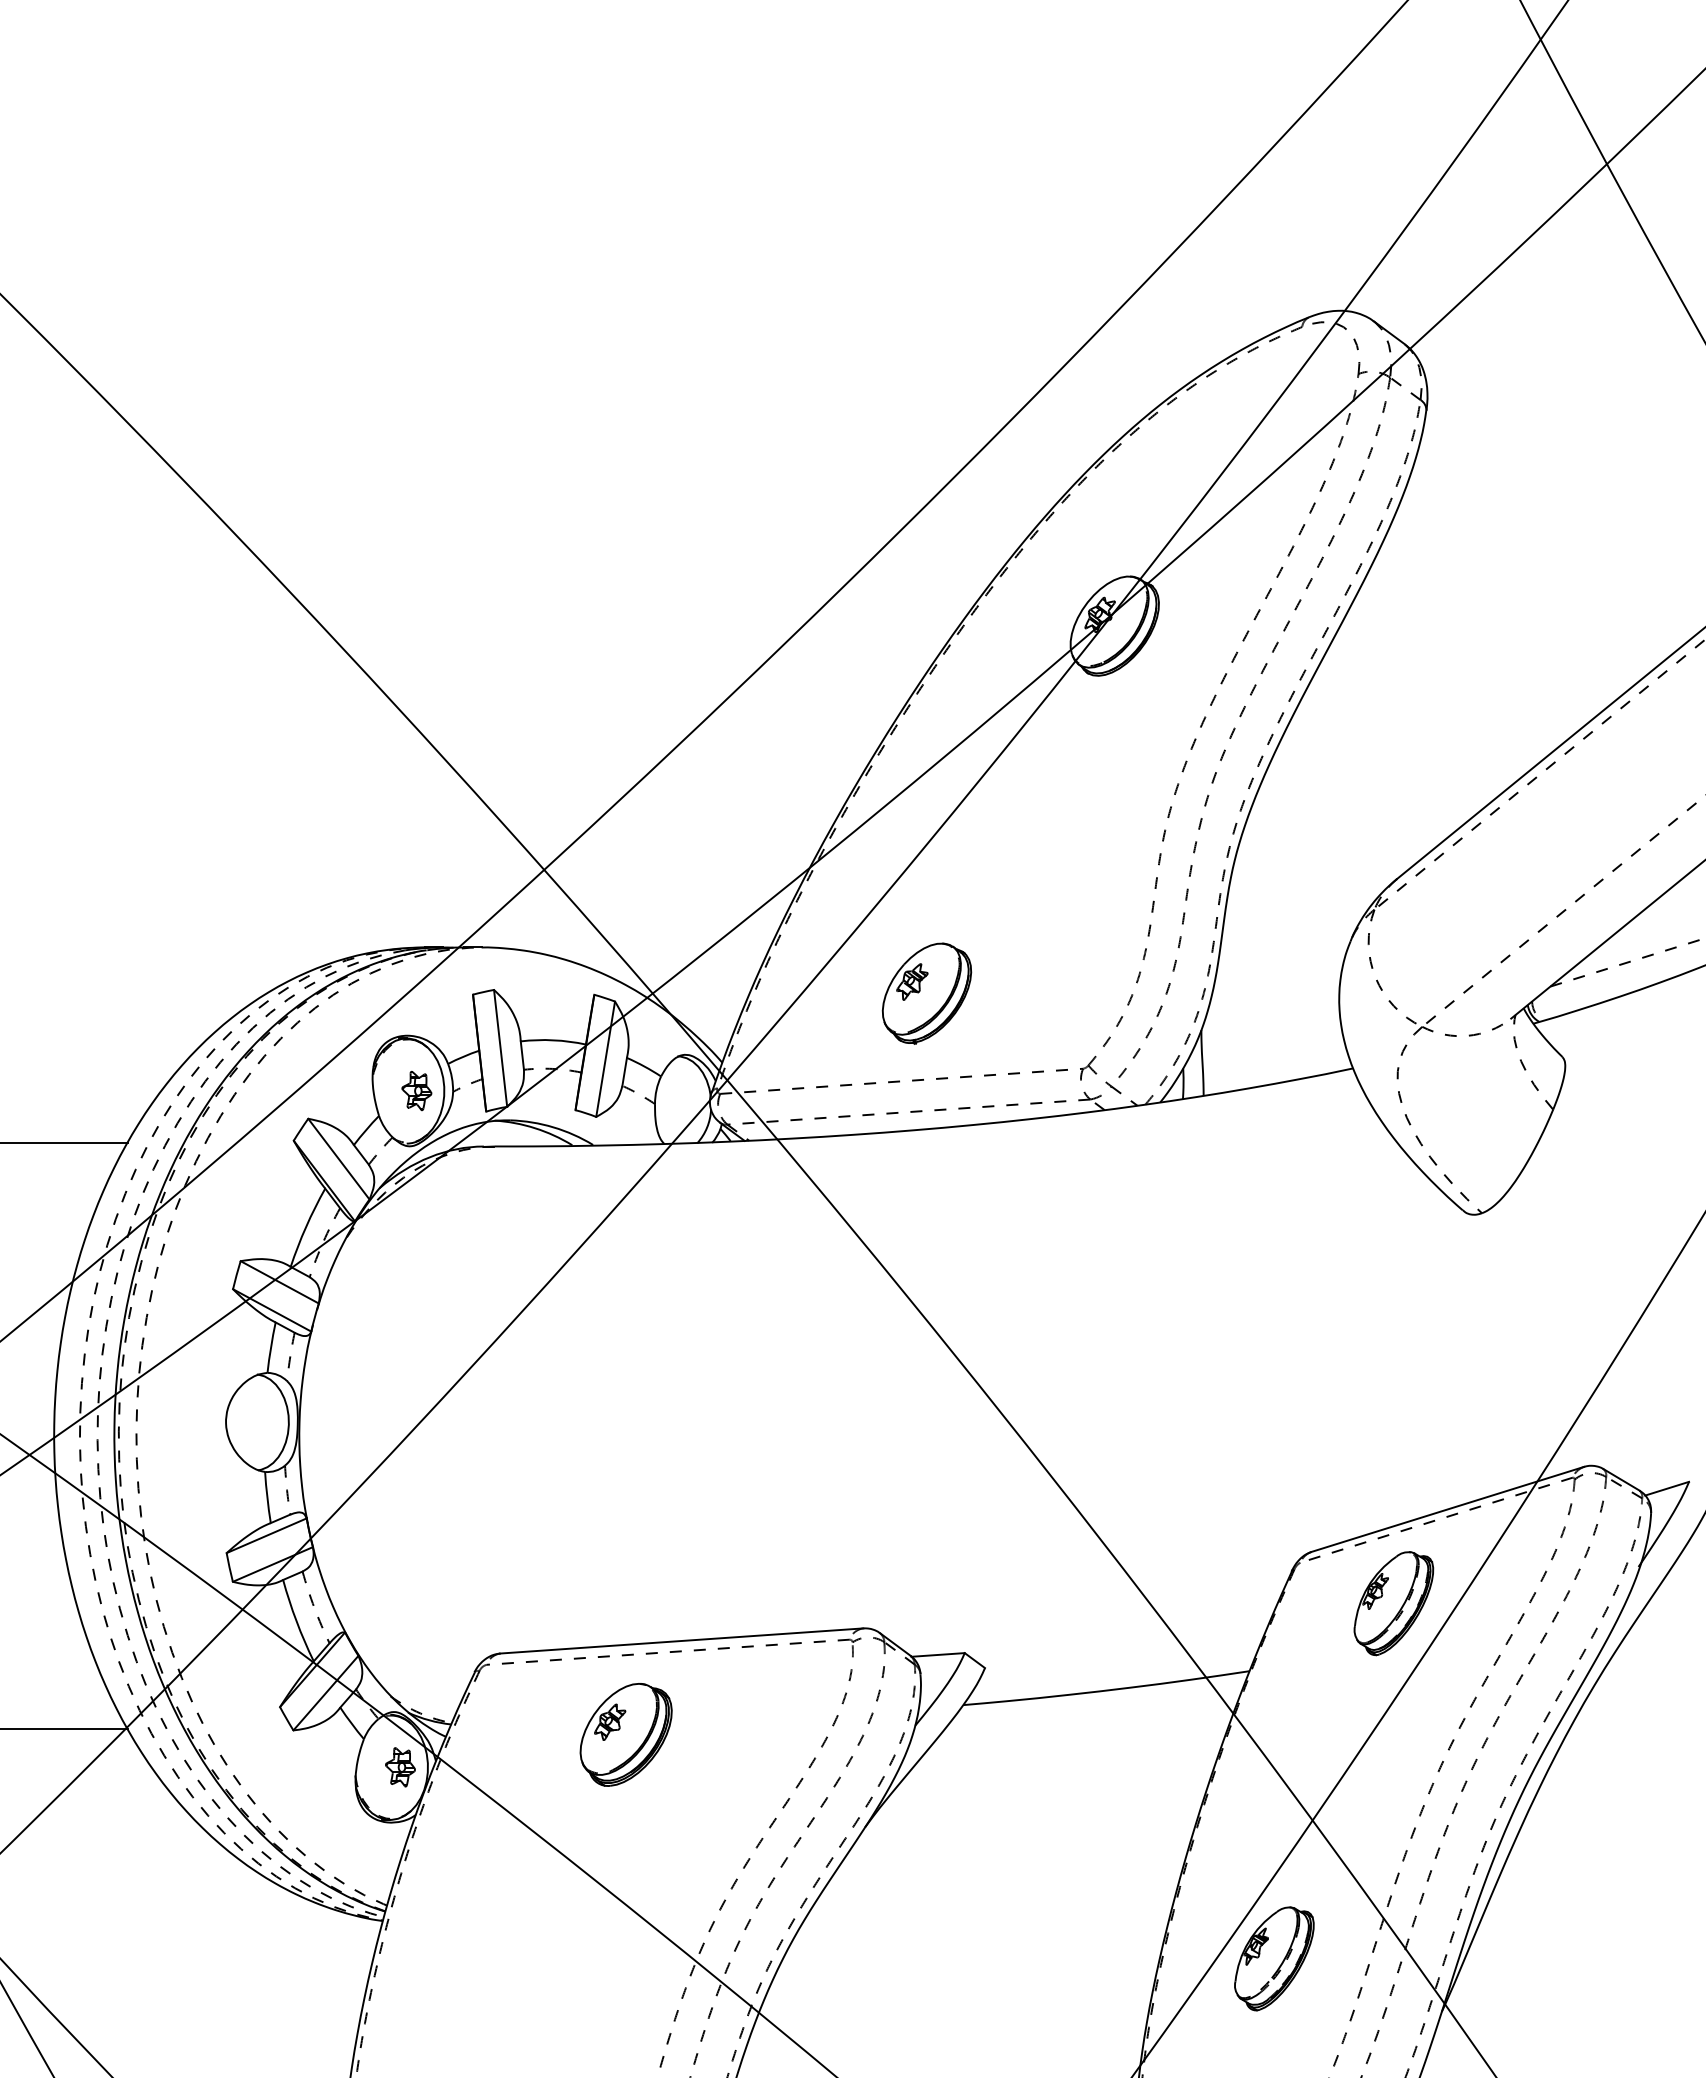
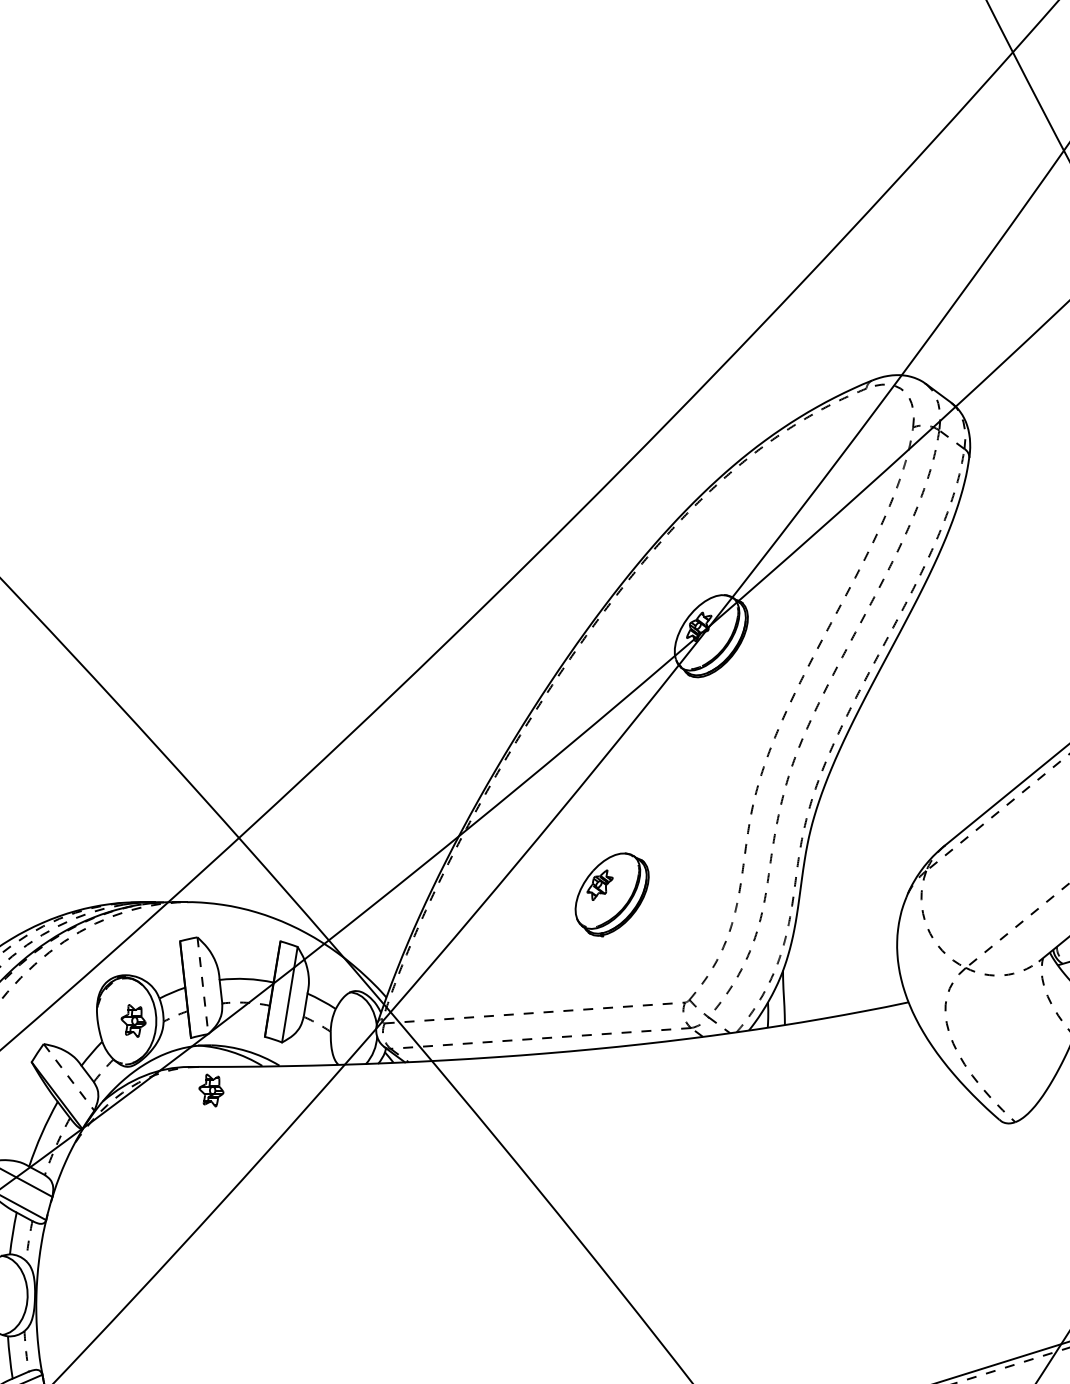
part: (926, 993) -> (611, 894), moved
line: (500, 1048) -> (202, 985), solid -> dashed
line: (338, 1159) -> (68, 1077), solid -> dashed
part: (510, 1175) -> (211, 1090), added

